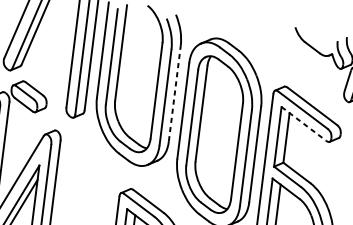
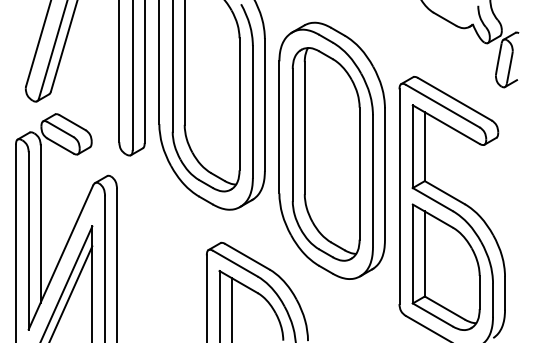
line: (174, 93) -> (264, 104), dashed -> solid
line: (304, 123) -> (446, 124), dashed -> solid

